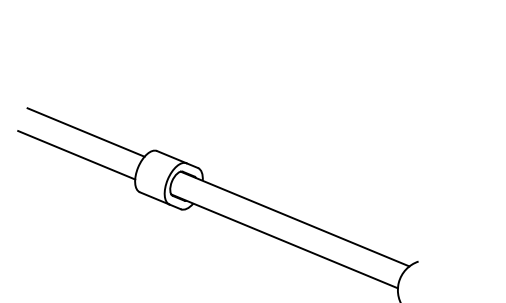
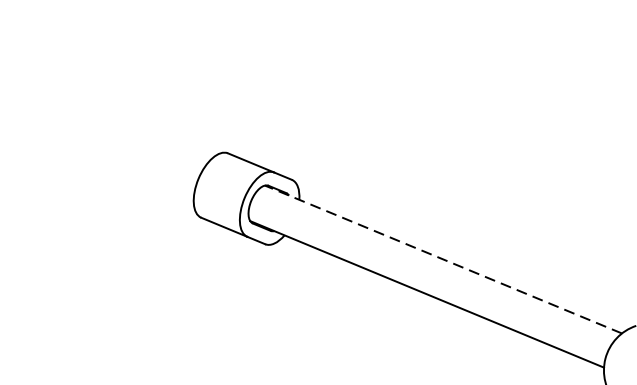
line: (85, 132) -> (116, 124), removed
line: (76, 155) -> (102, 160), removed
line: (295, 219) -> (444, 260), solid -> dashed

